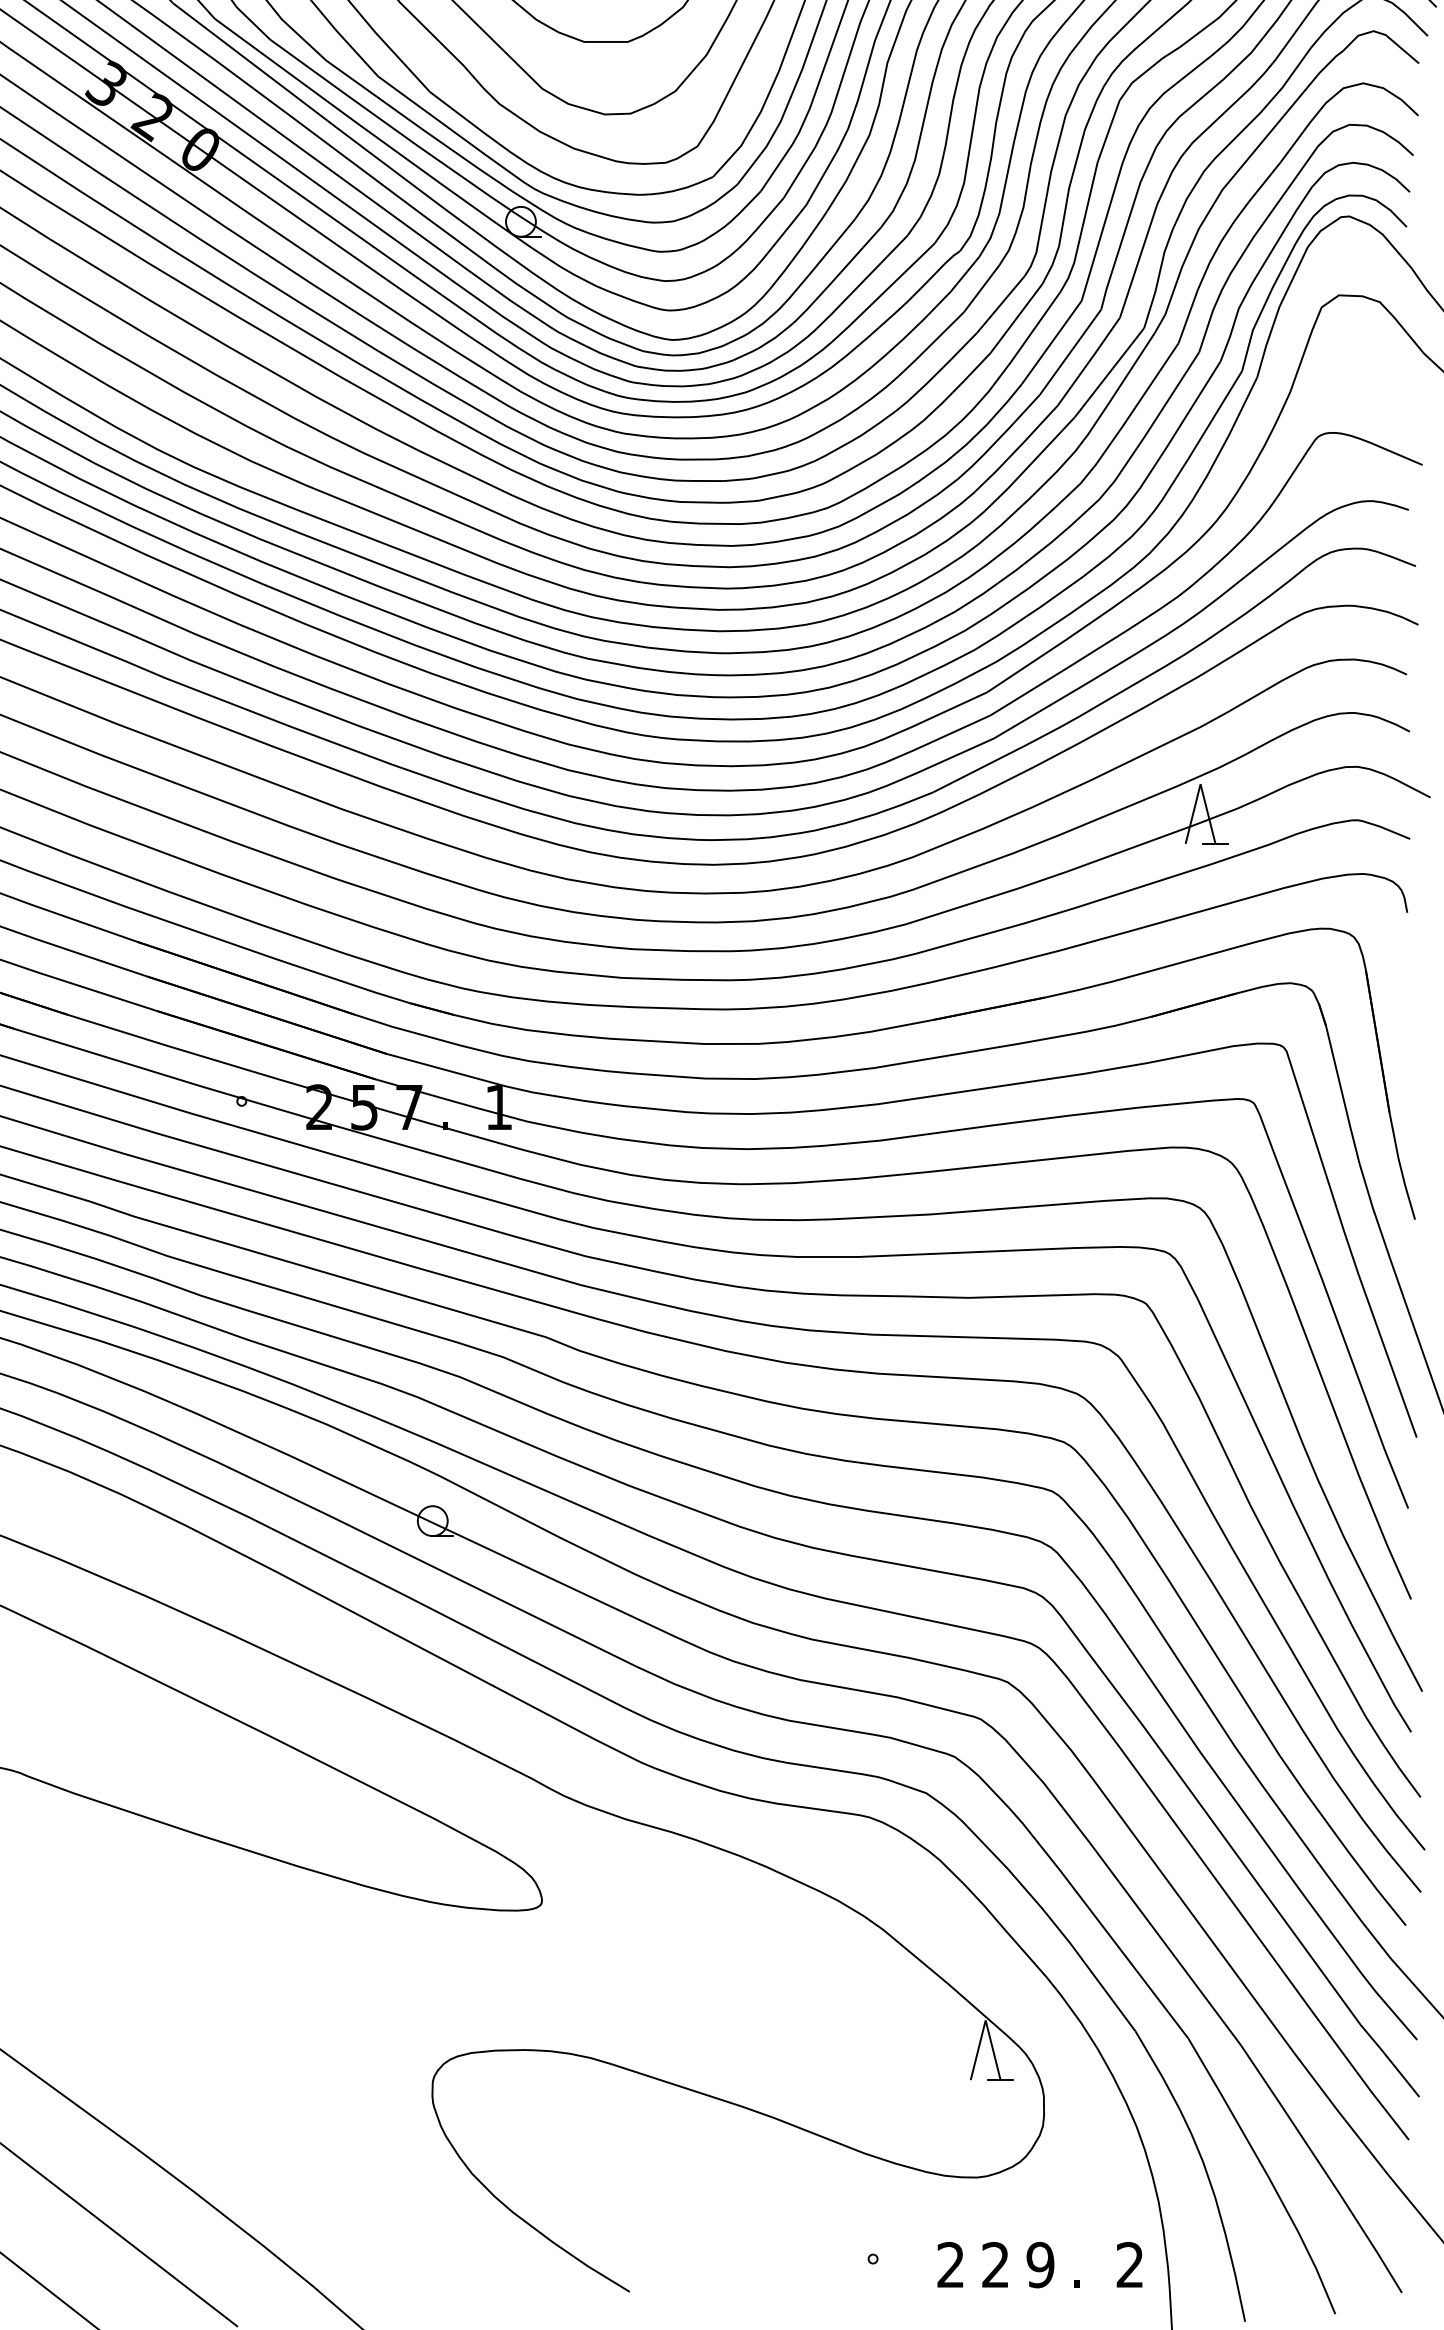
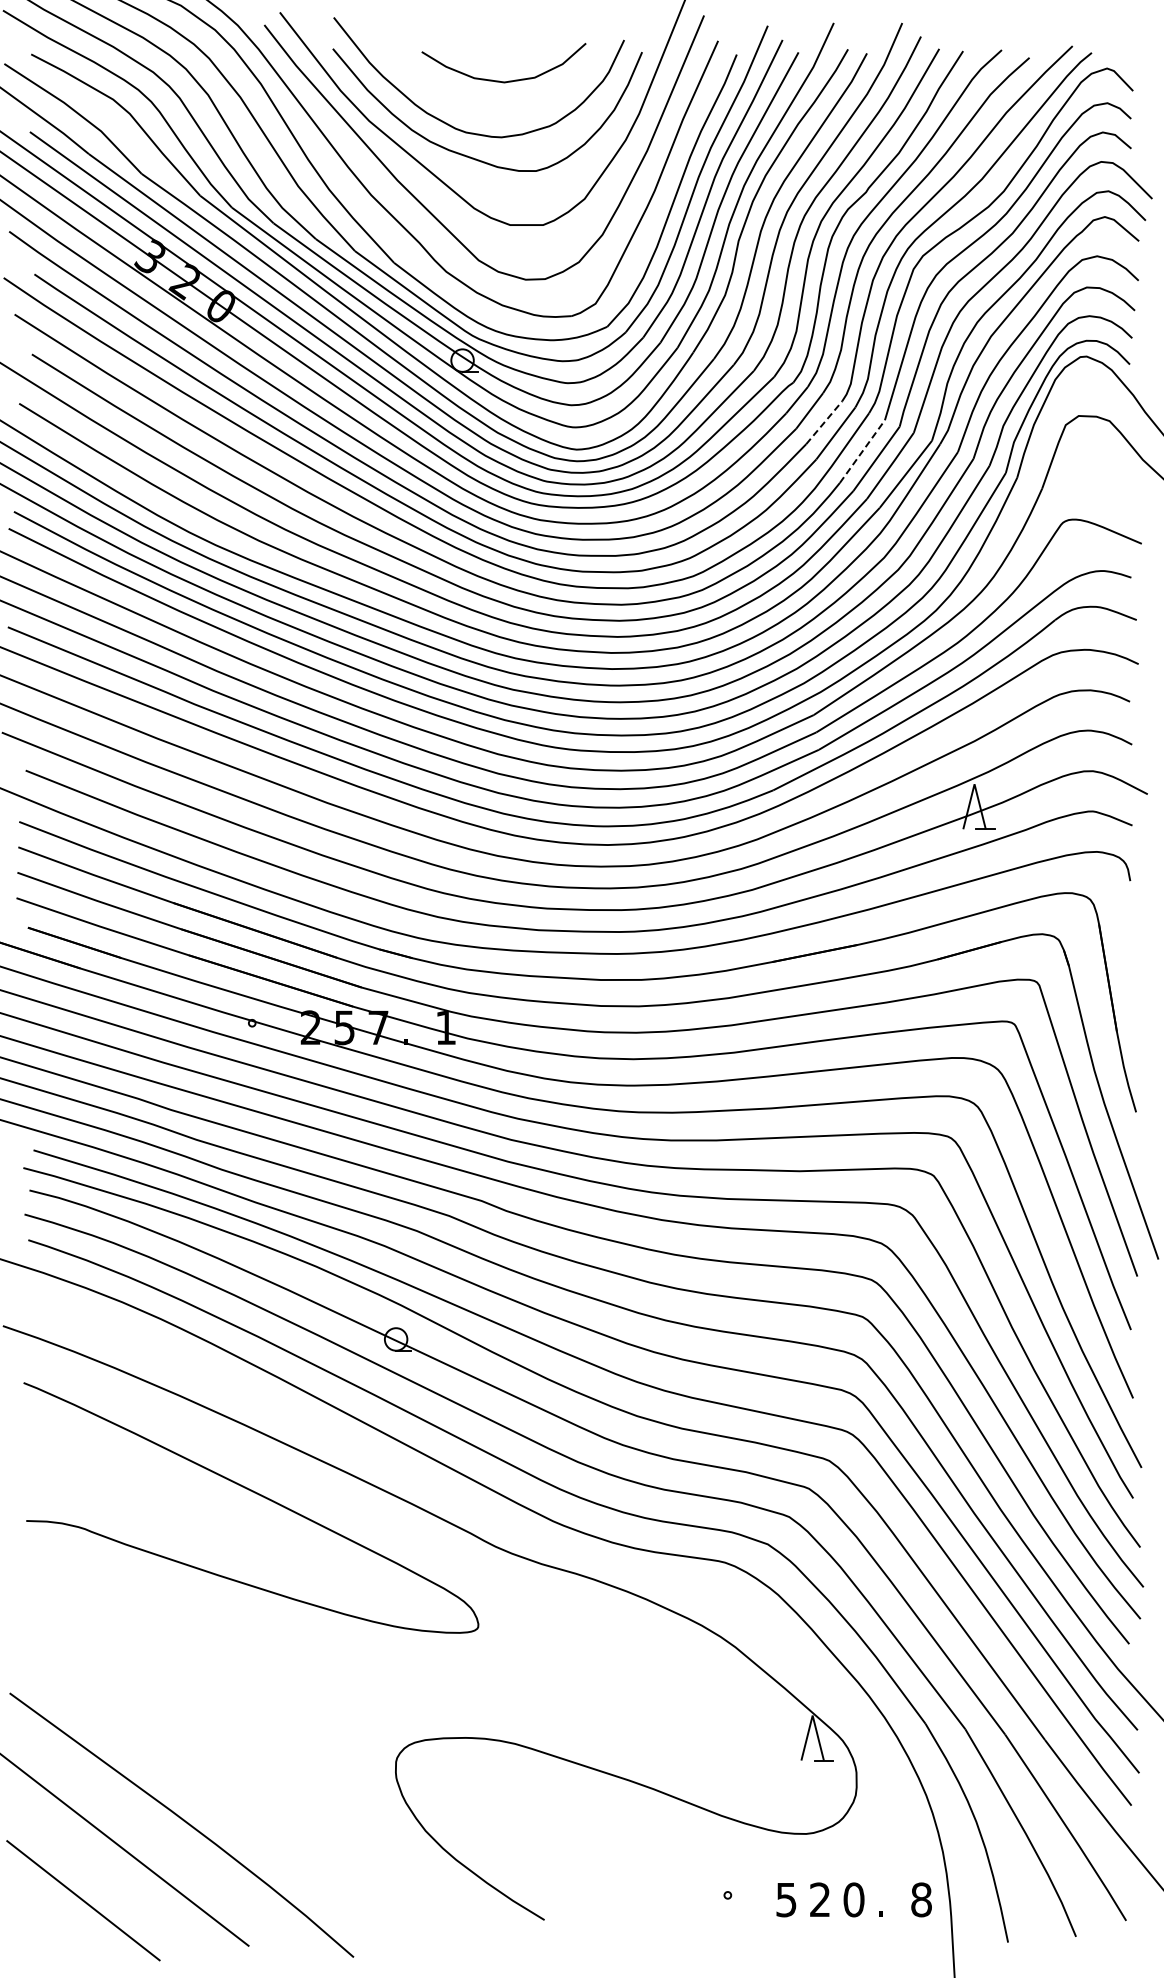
line: (1001, 303) -> (824, 422), solid -> dashed
line: (1051, 342) -> (862, 451), solid -> dashed
text: (950, 2264) -> (786, 1899), 2 -> 5
text: (1039, 2264) -> (853, 1899), 9 -> 0
text: (1130, 2264) -> (921, 1899), 2 -> 8

